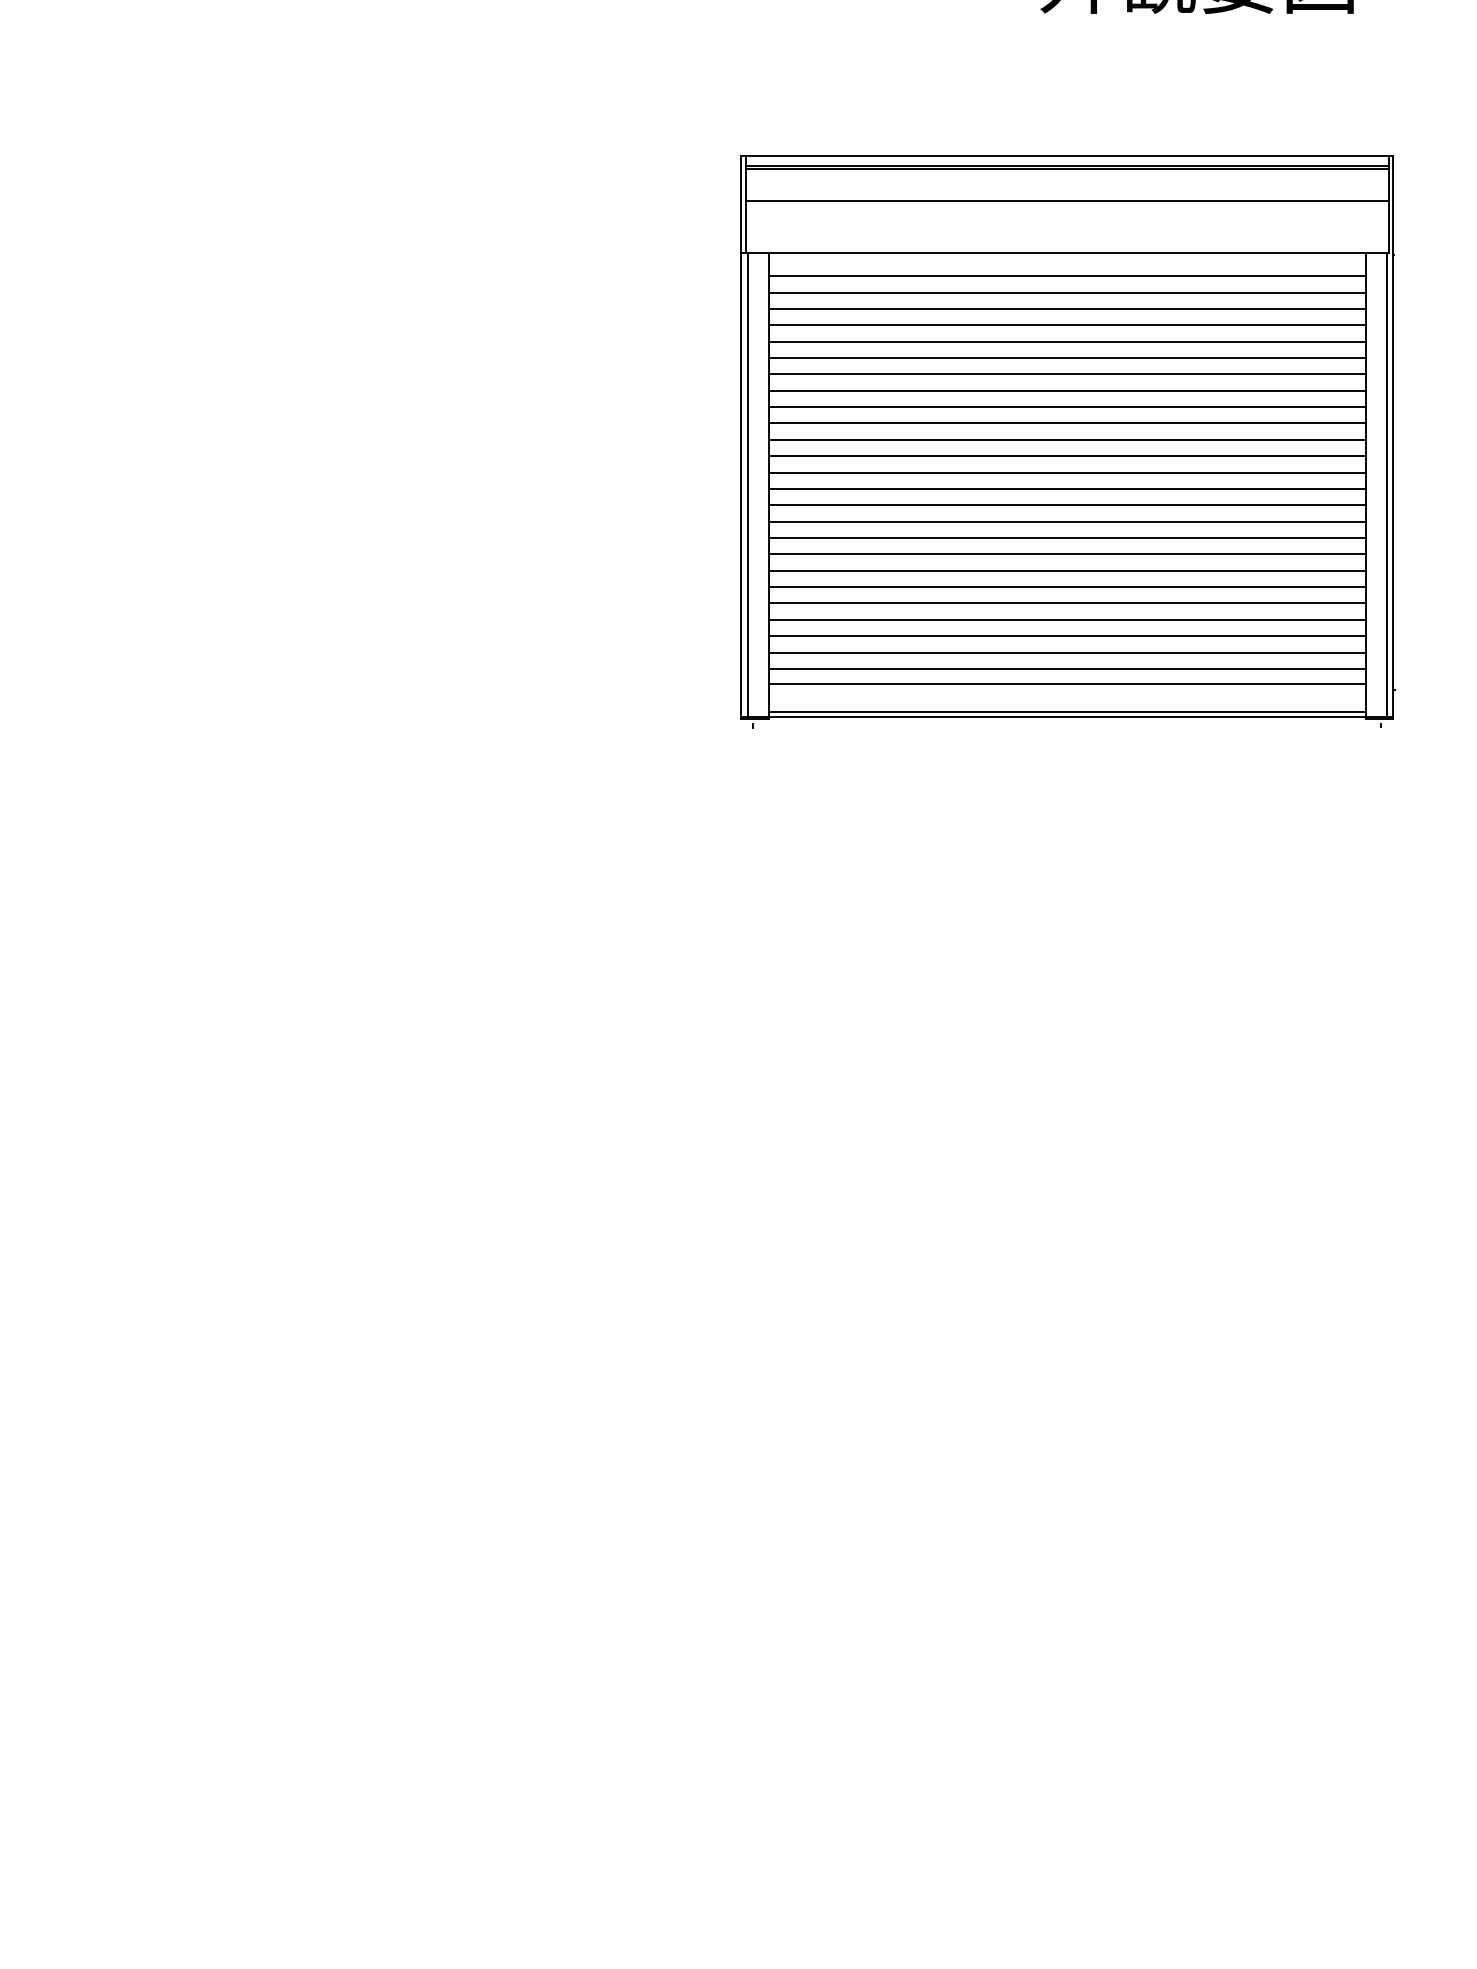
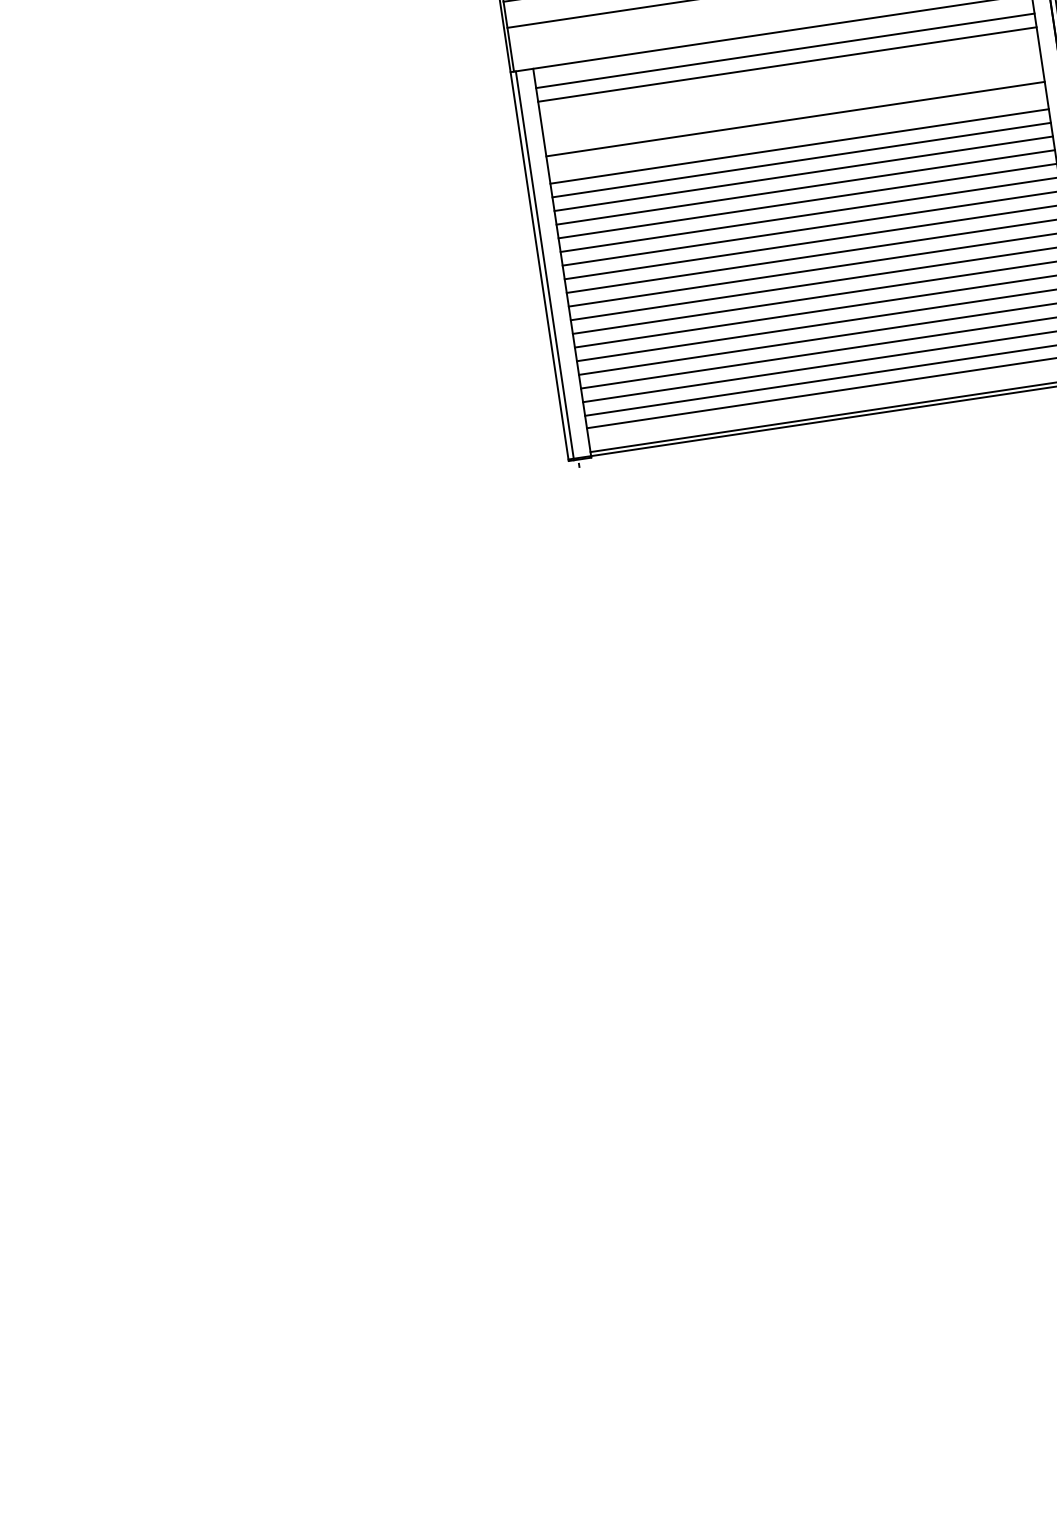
line: (1066, 308) -> (788, 77), removed
line: (1066, 325) -> (790, 92), removed
line: (1066, 341) -> (792, 105), removed
line: (1066, 374) -> (797, 132), removed

